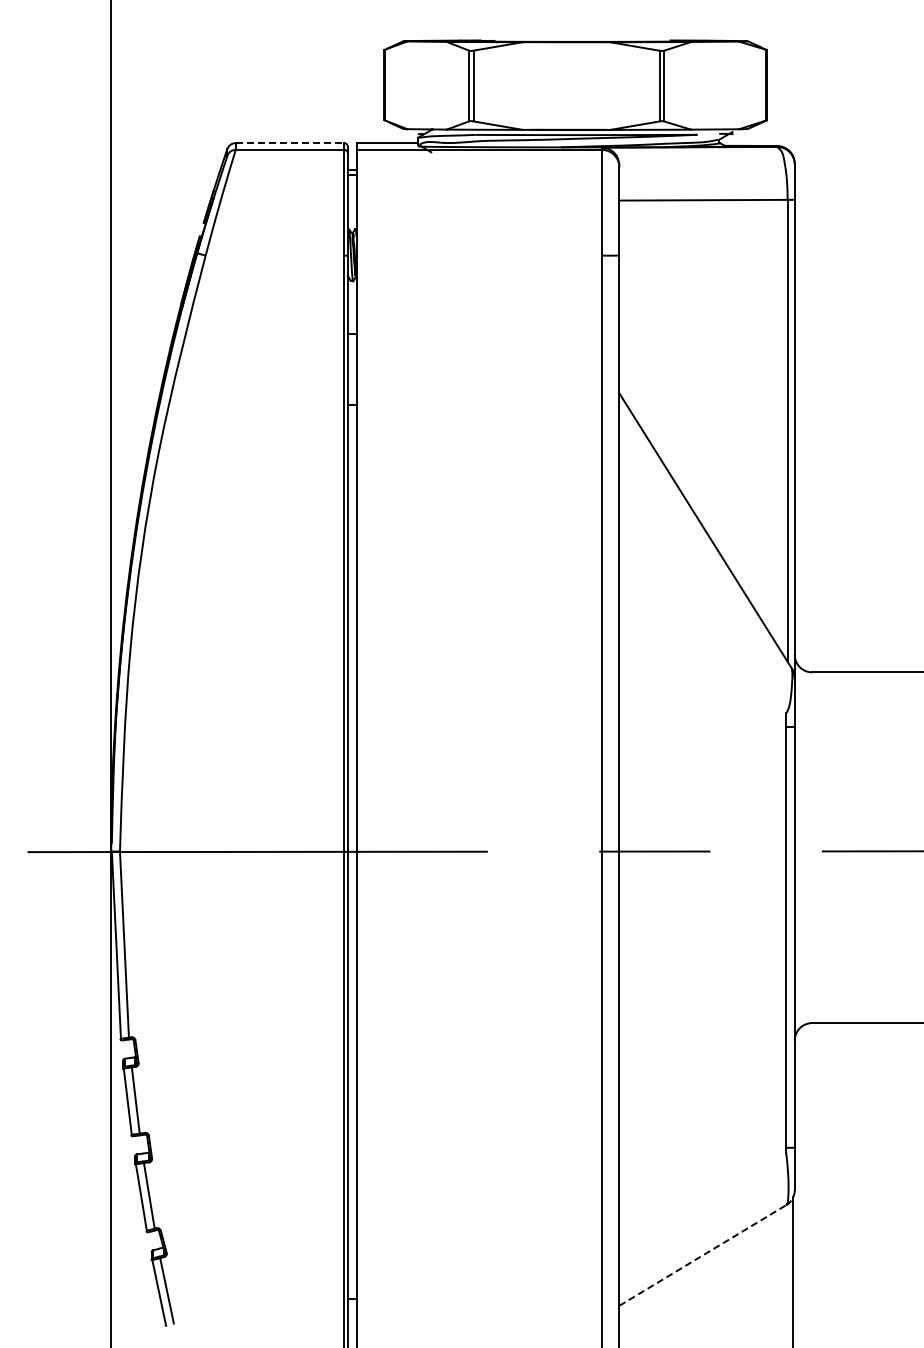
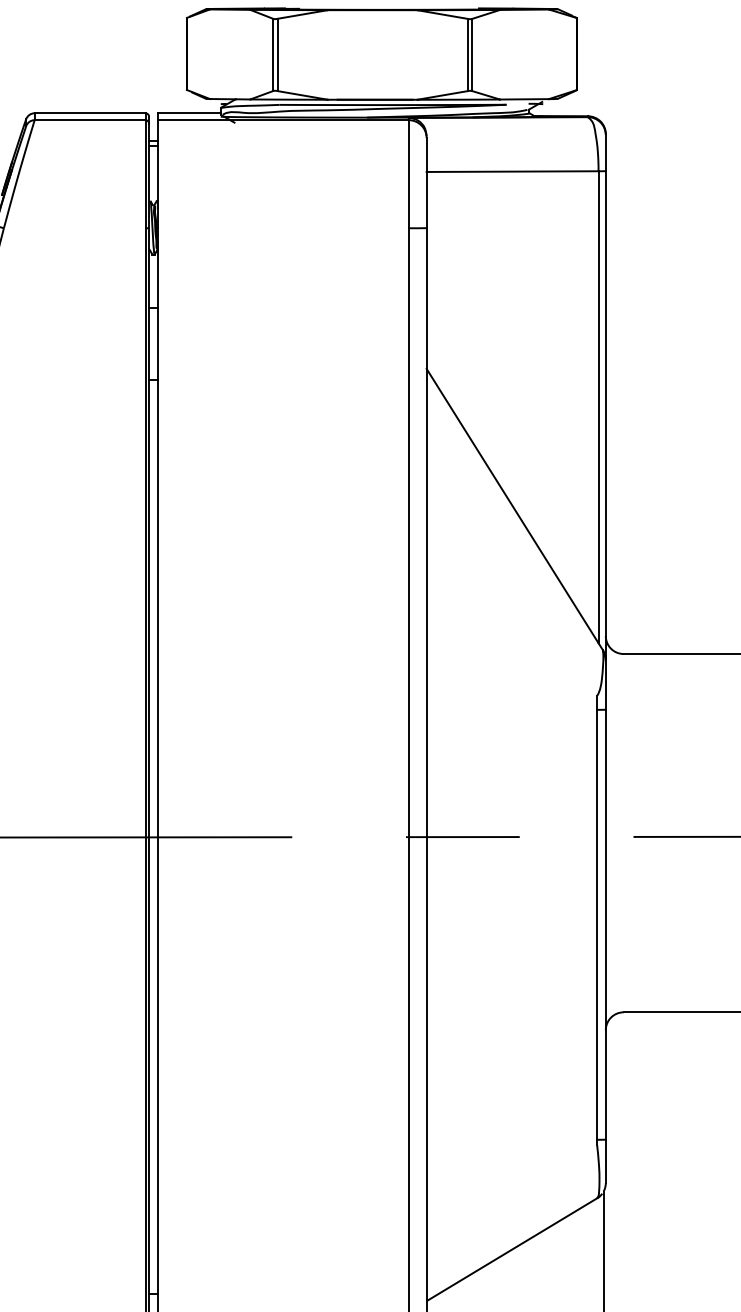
line: (290, 143) -> (90, 113), dashed -> solid
line: (703, 1254) -> (512, 1248), dashed -> solid

